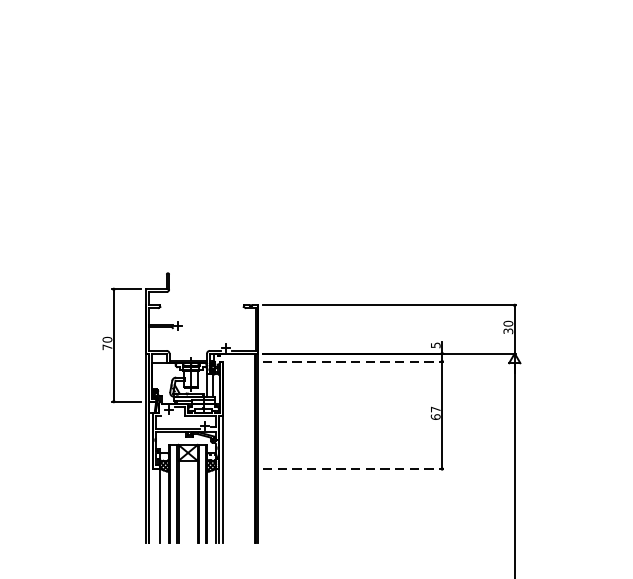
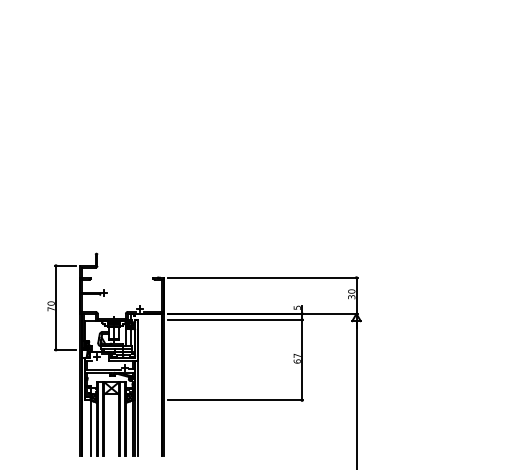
line: (353, 361) -> (235, 319), dashed -> solid
line: (353, 469) -> (235, 400), dashed -> solid

